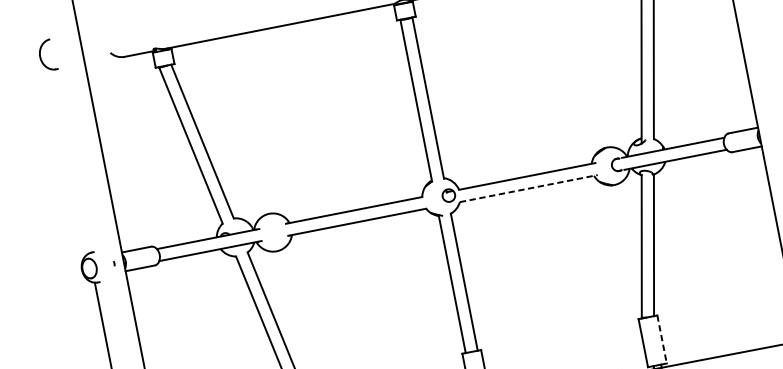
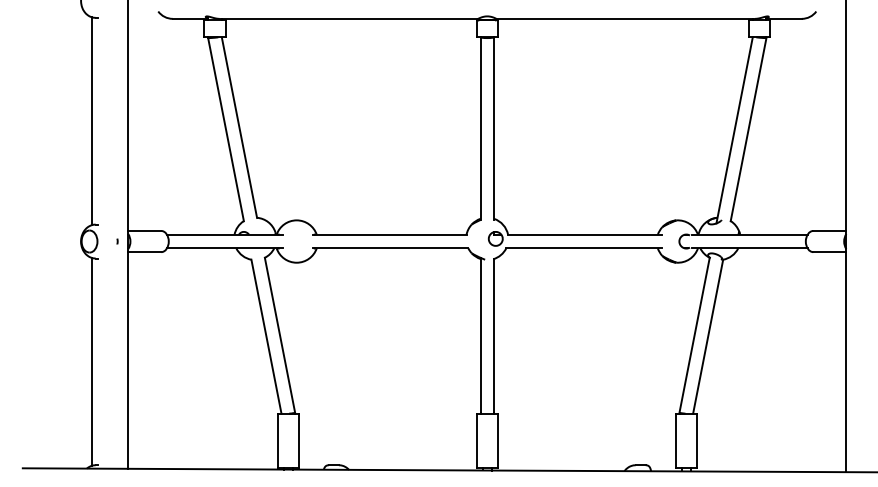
line: (71, 161) -> (92, 121), added
line: (529, 188) -> (584, 248), dashed -> solid
line: (661, 340) -> (696, 441), dashed -> solid

